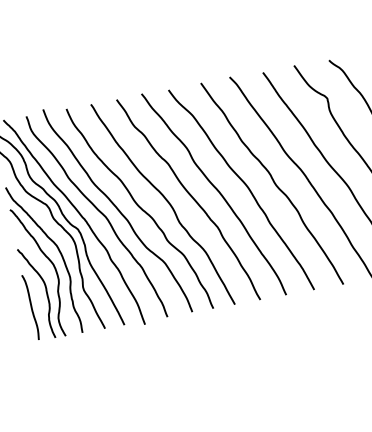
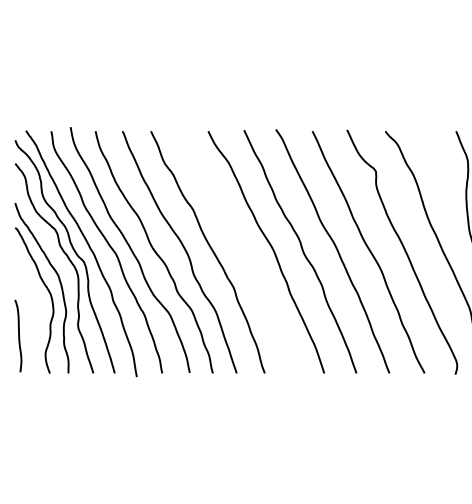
curve: (217, 191) -> (240, 249), removed
curve: (45, 291) -> (37, 322), removed

